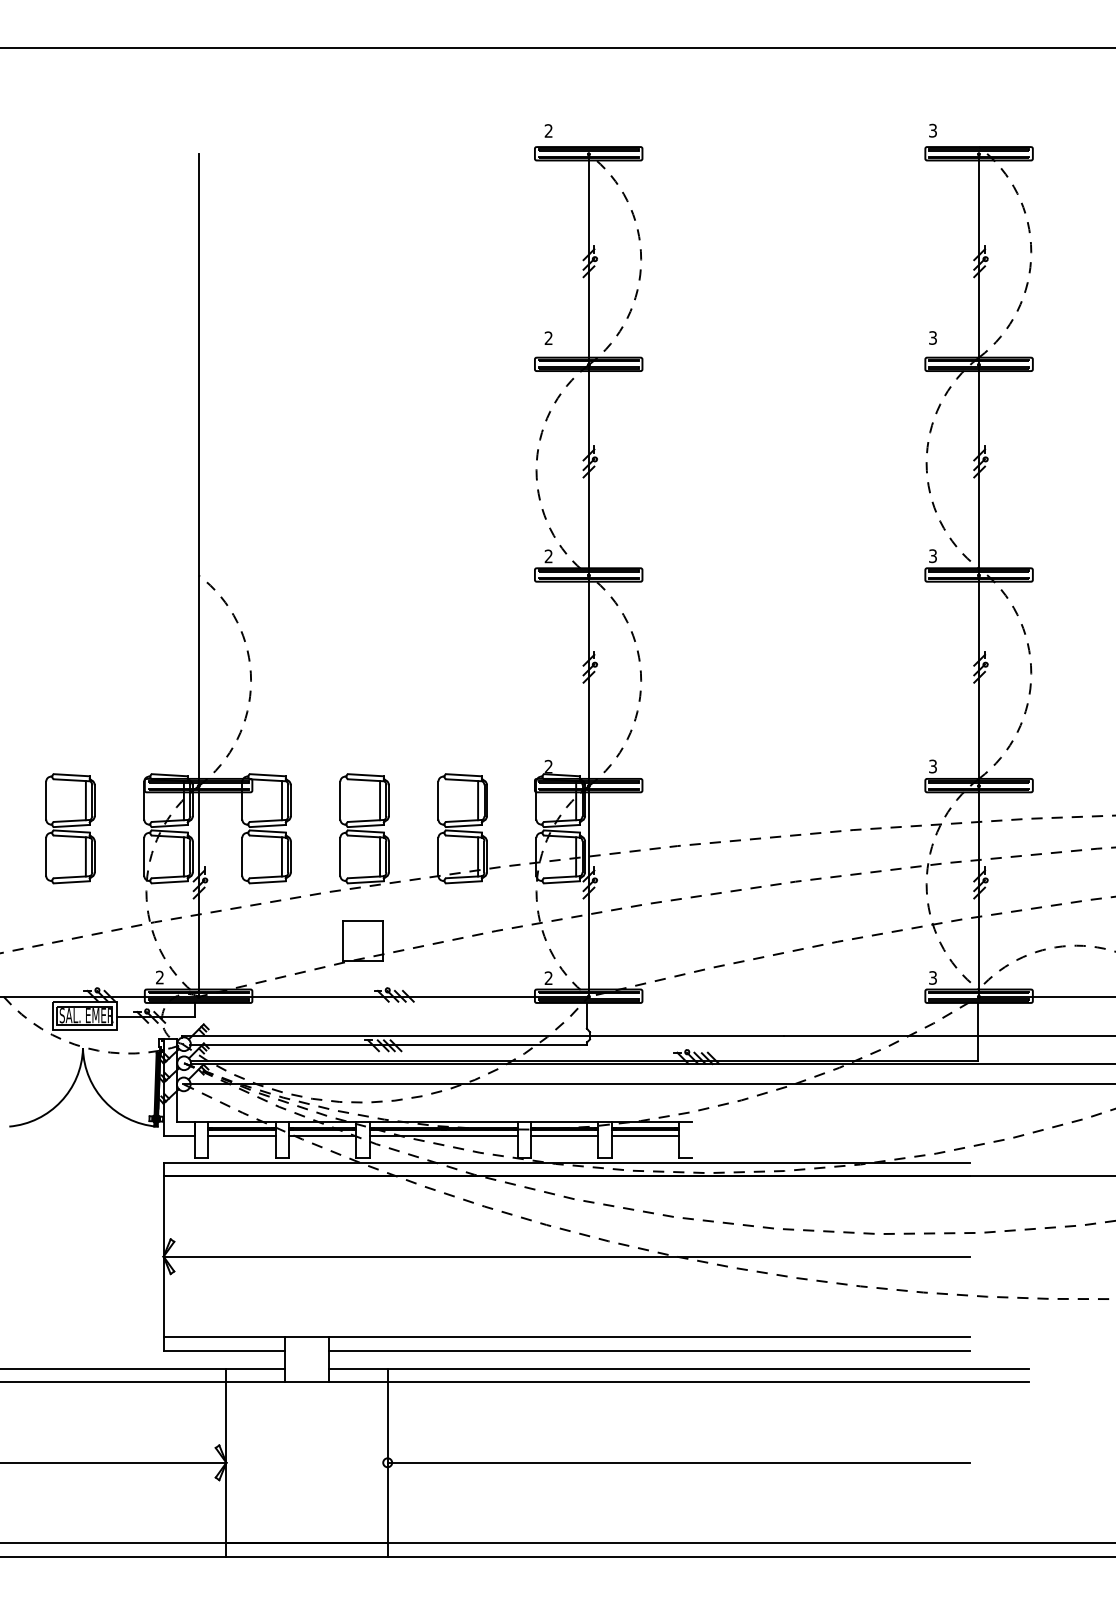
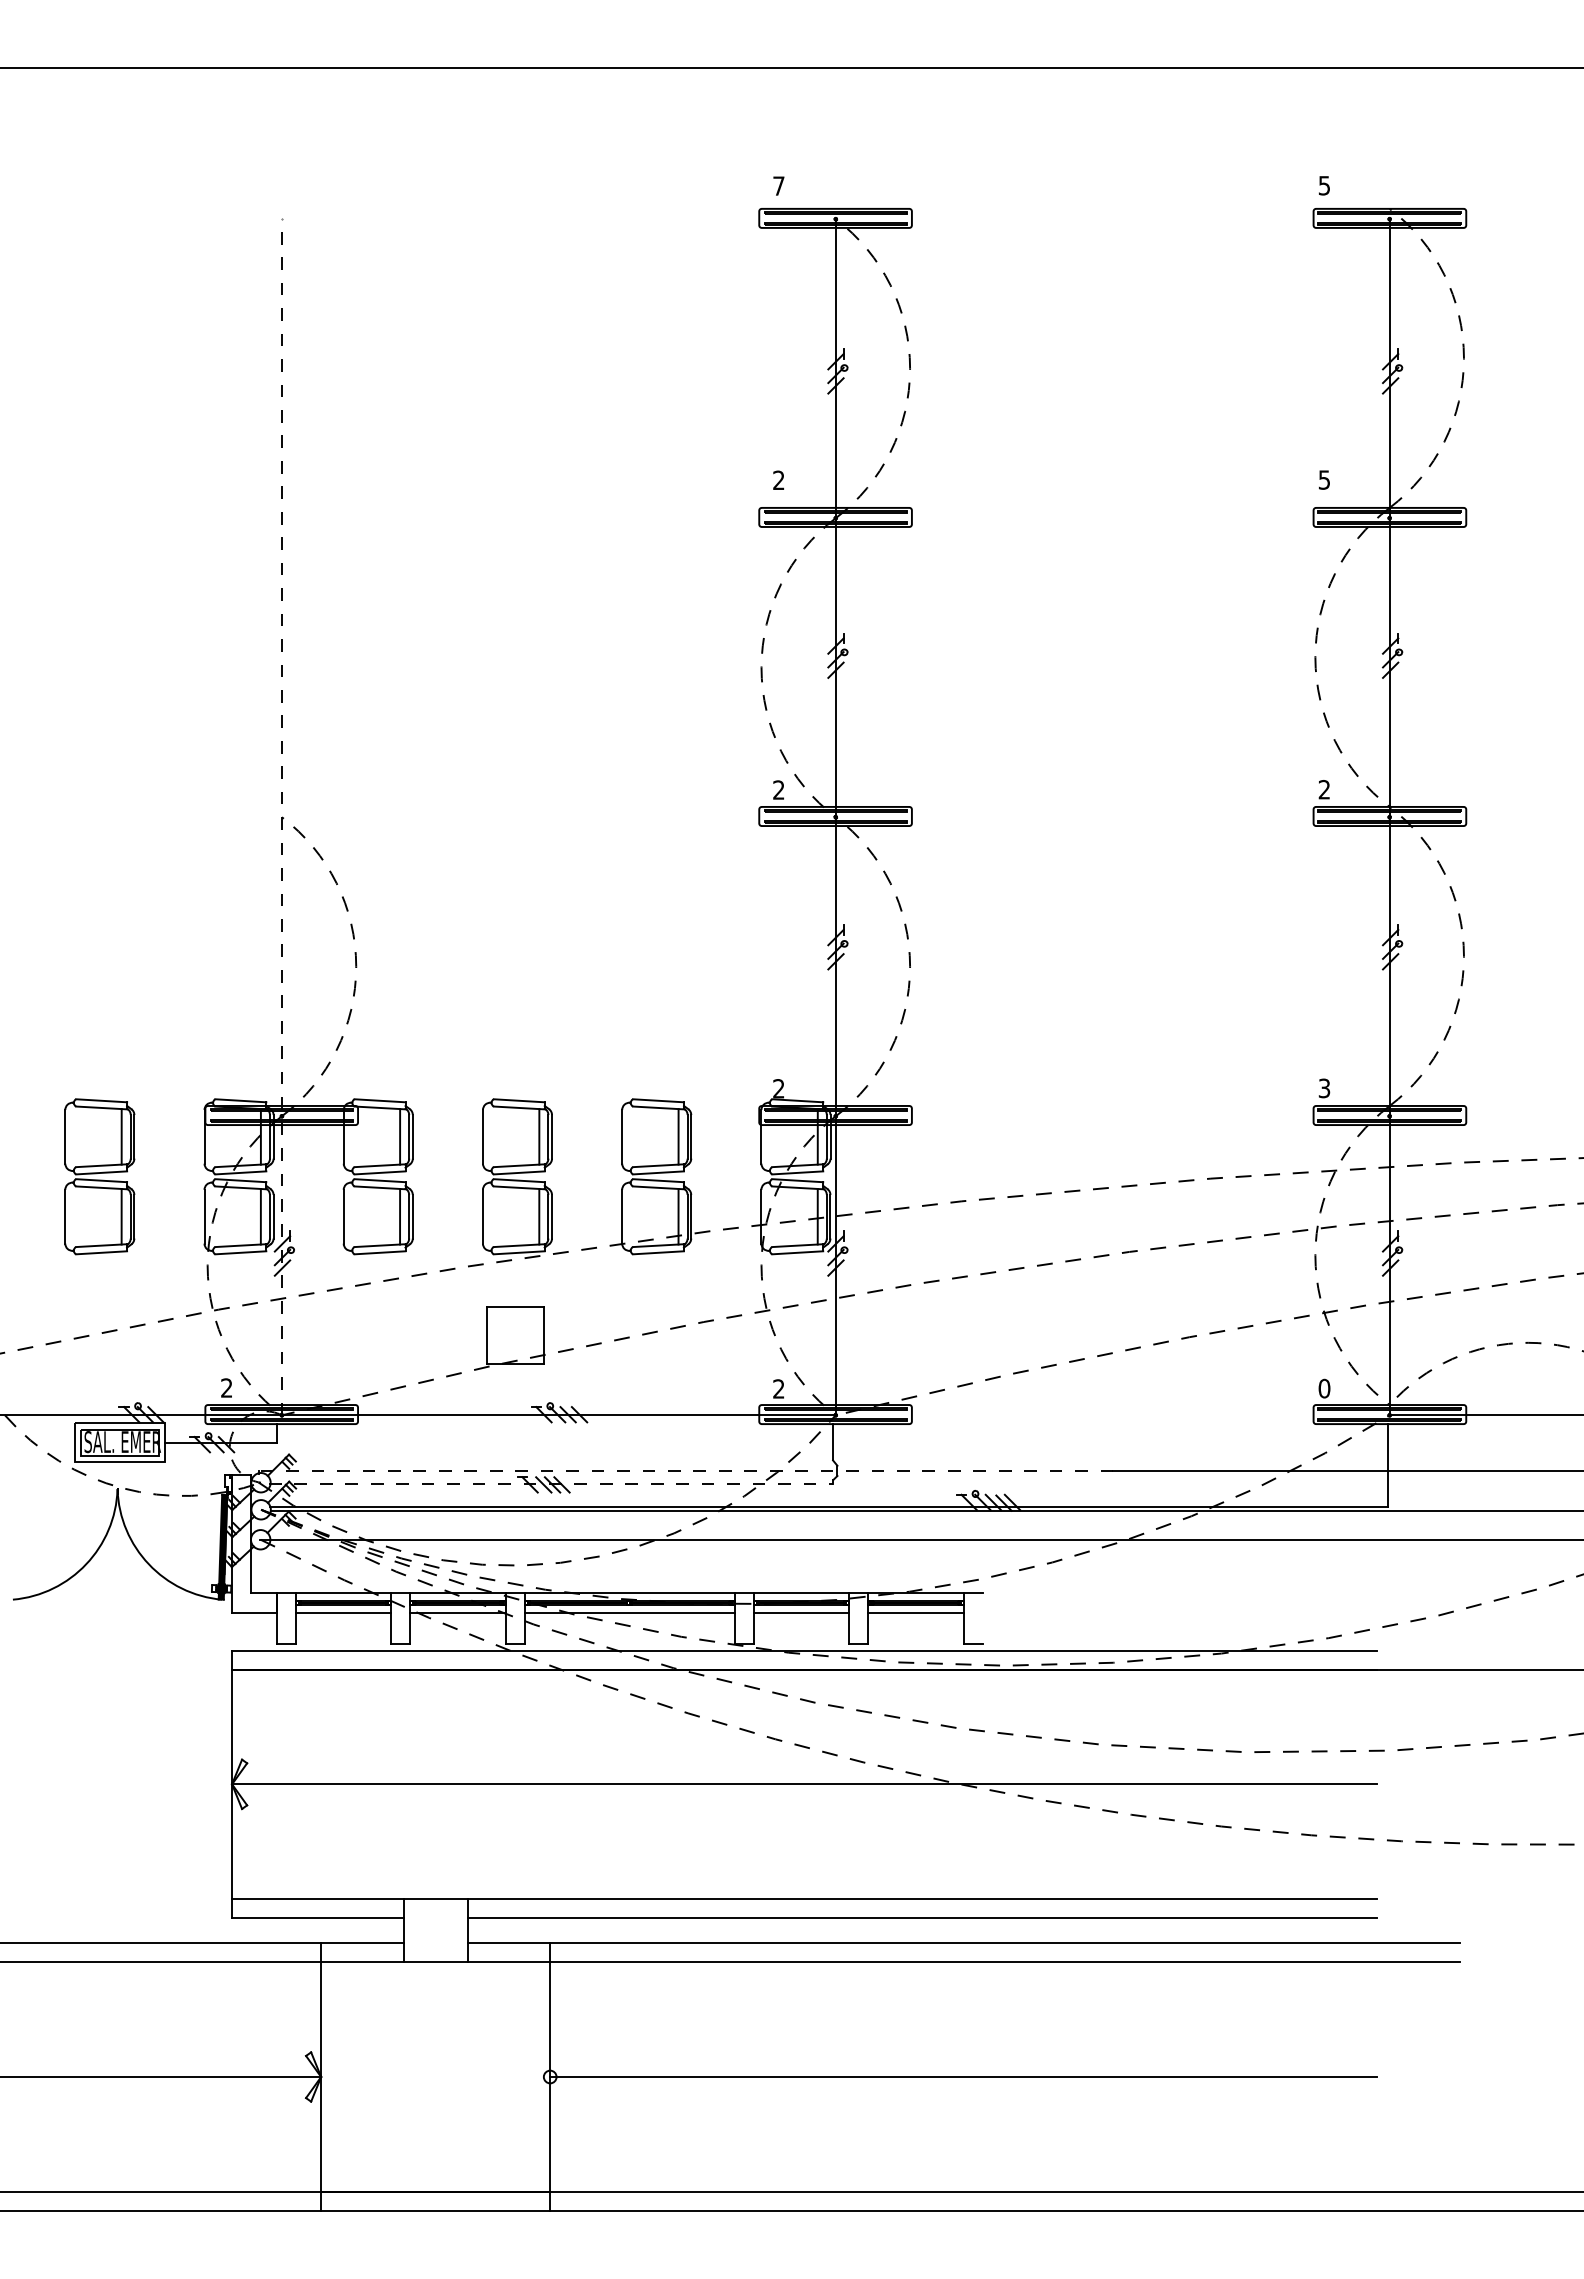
text: (933, 129) -> (1324, 184), 3 -> 5
text: (548, 130) -> (778, 185), 2 -> 7
text: (933, 337) -> (1324, 479), 3 -> 5
text: (933, 555) -> (1324, 789), 3 -> 2
line: (198, 575) -> (281, 816), solid -> dashed
text: (933, 977) -> (1324, 1388), 3 -> 0
line: (482, 1035) -> (685, 1470), solid -> dashed
line: (388, 1045) -> (551, 1484), solid -> dashed

